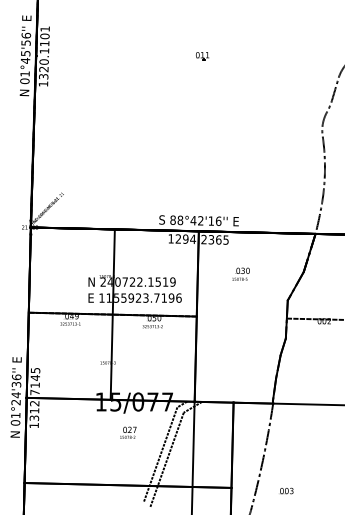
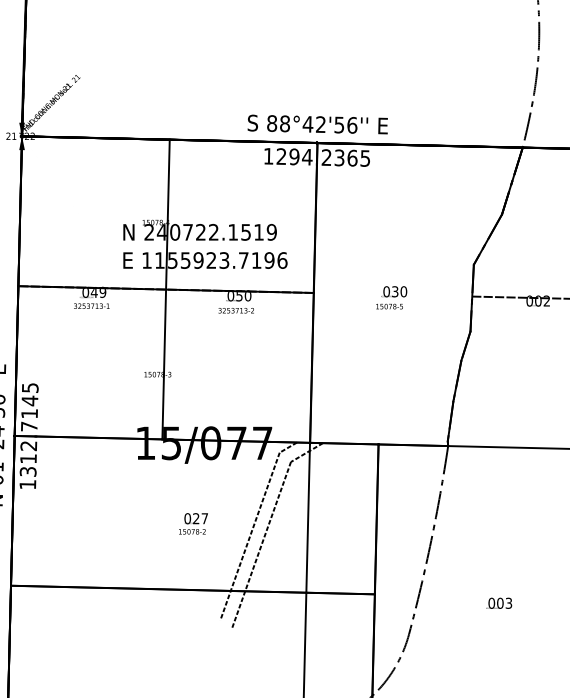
text: (210, 220) -> (337, 124), 88°42'16'' -> 88°42'56''
text: (240, 273) -> (390, 296), moved
text: (128, 432) -> (193, 523), moved
text: (286, 490) -> (499, 602), moved

